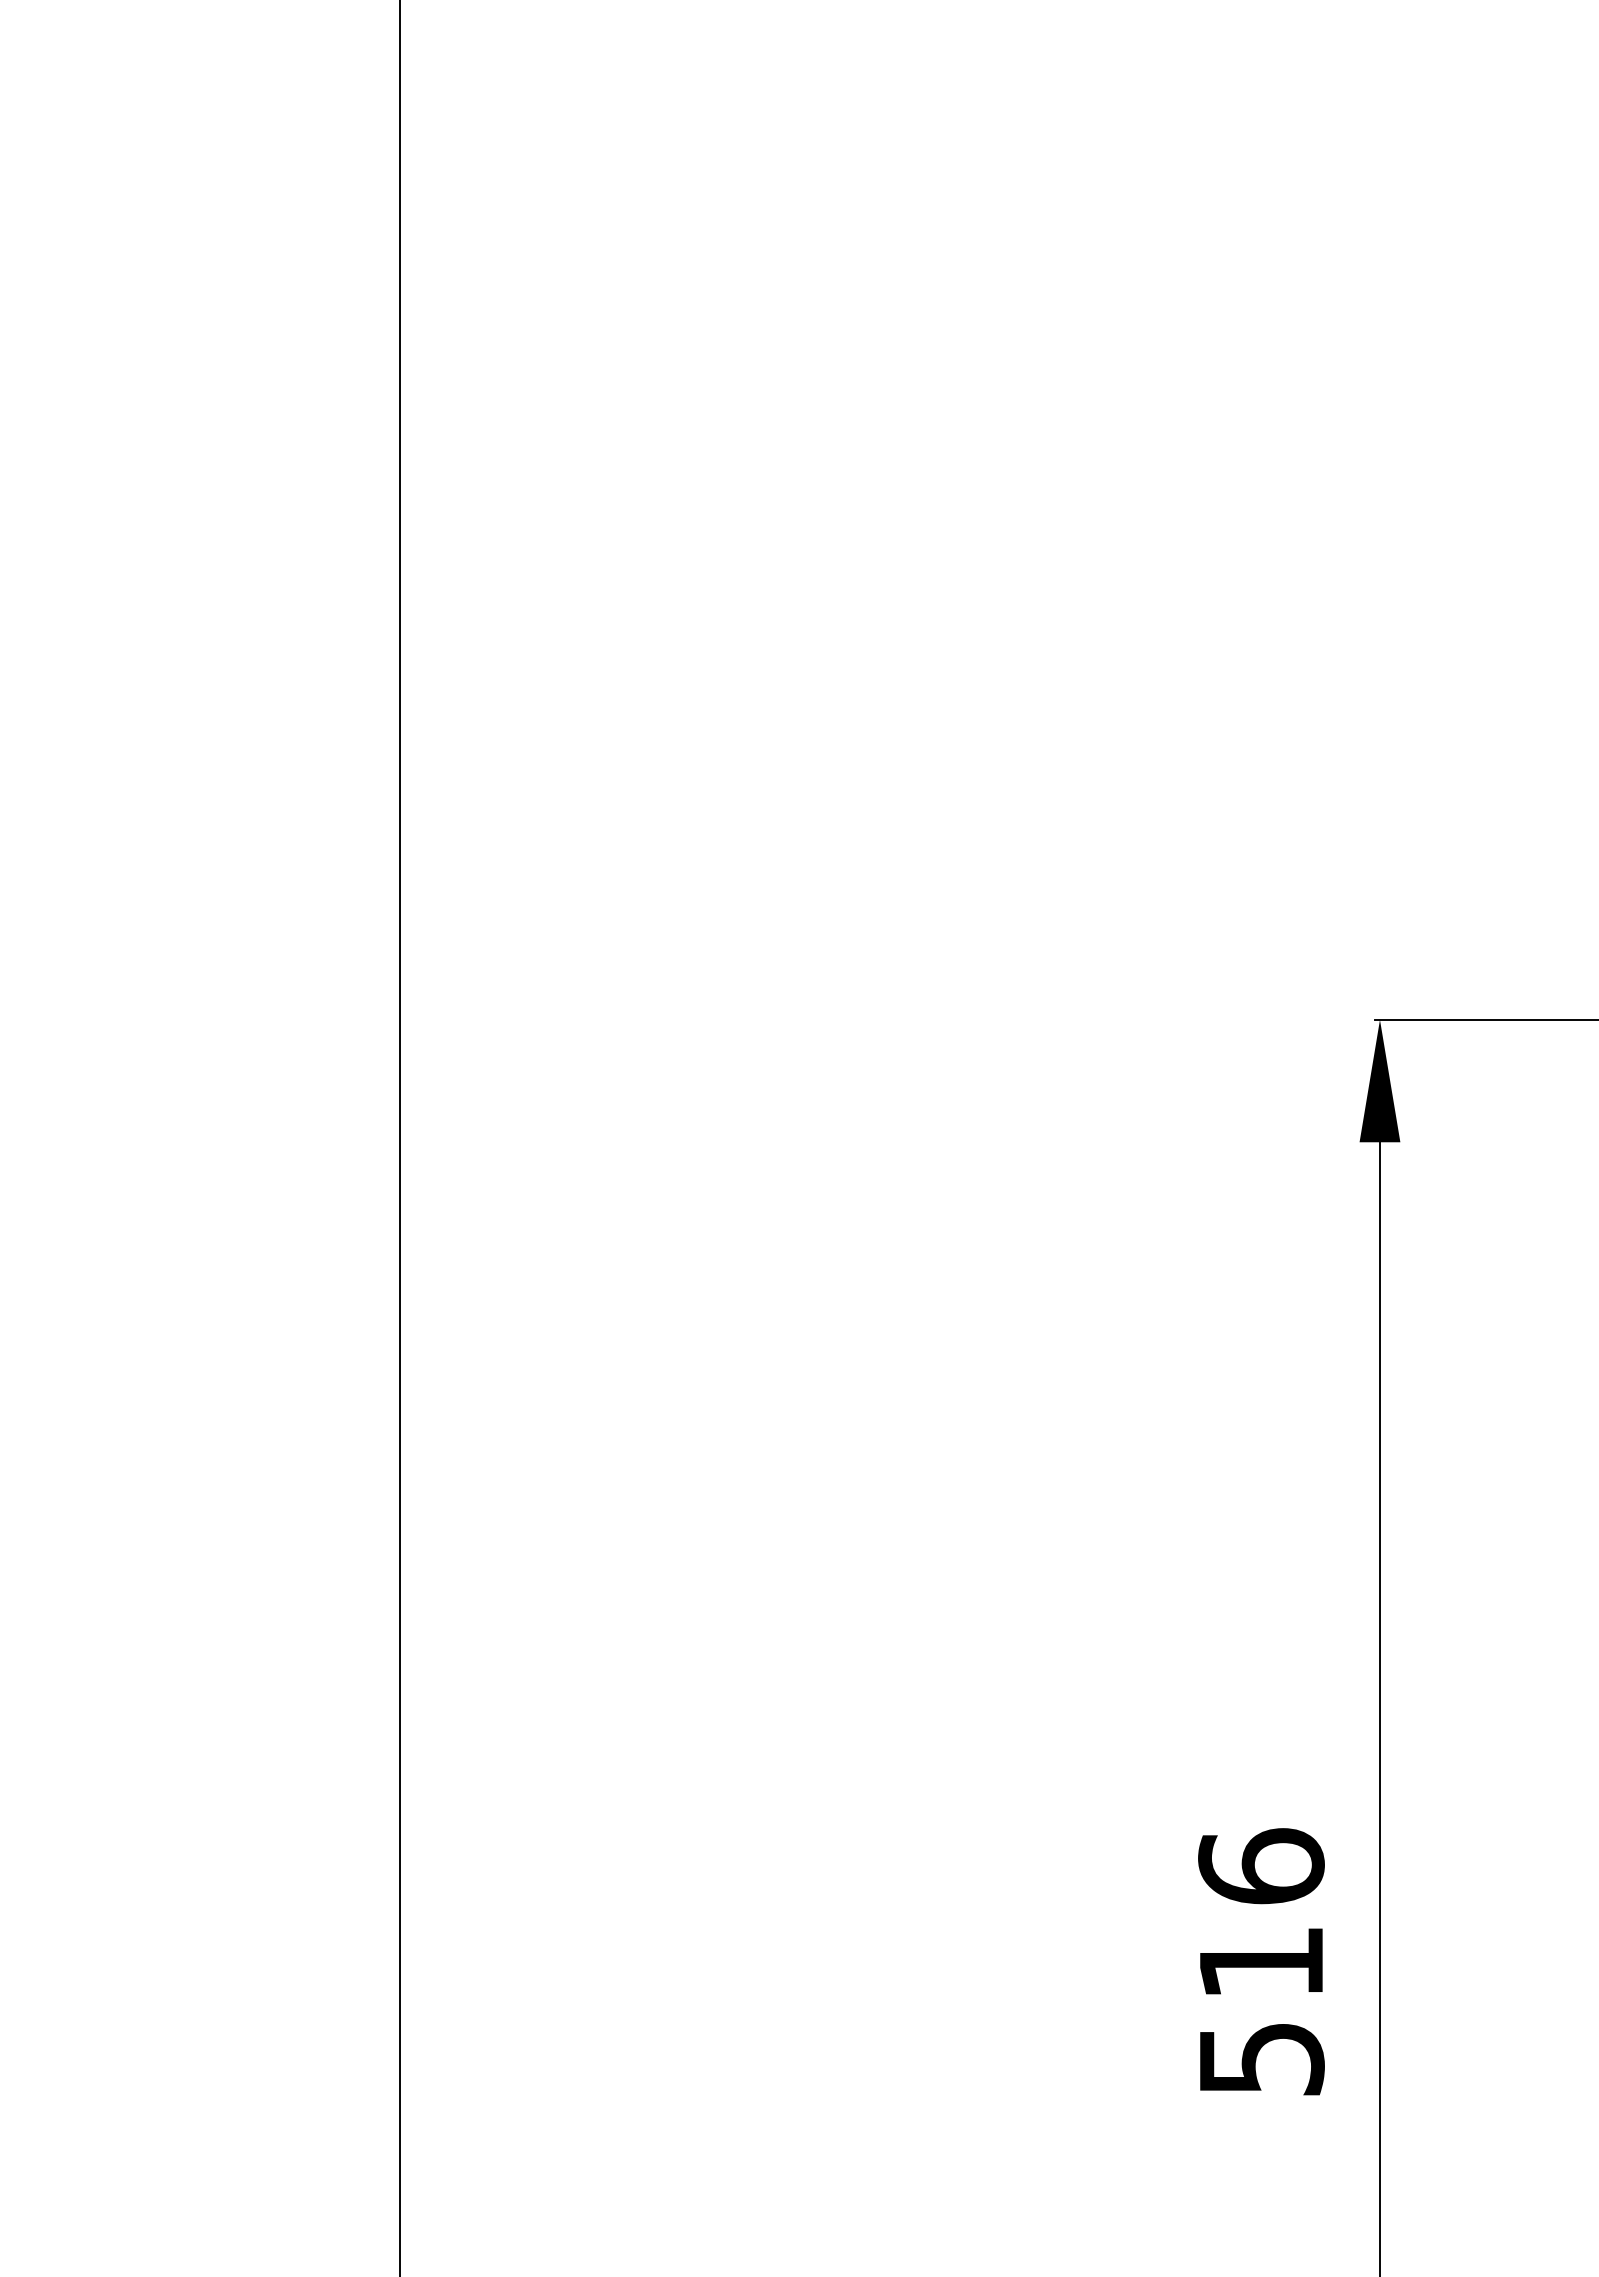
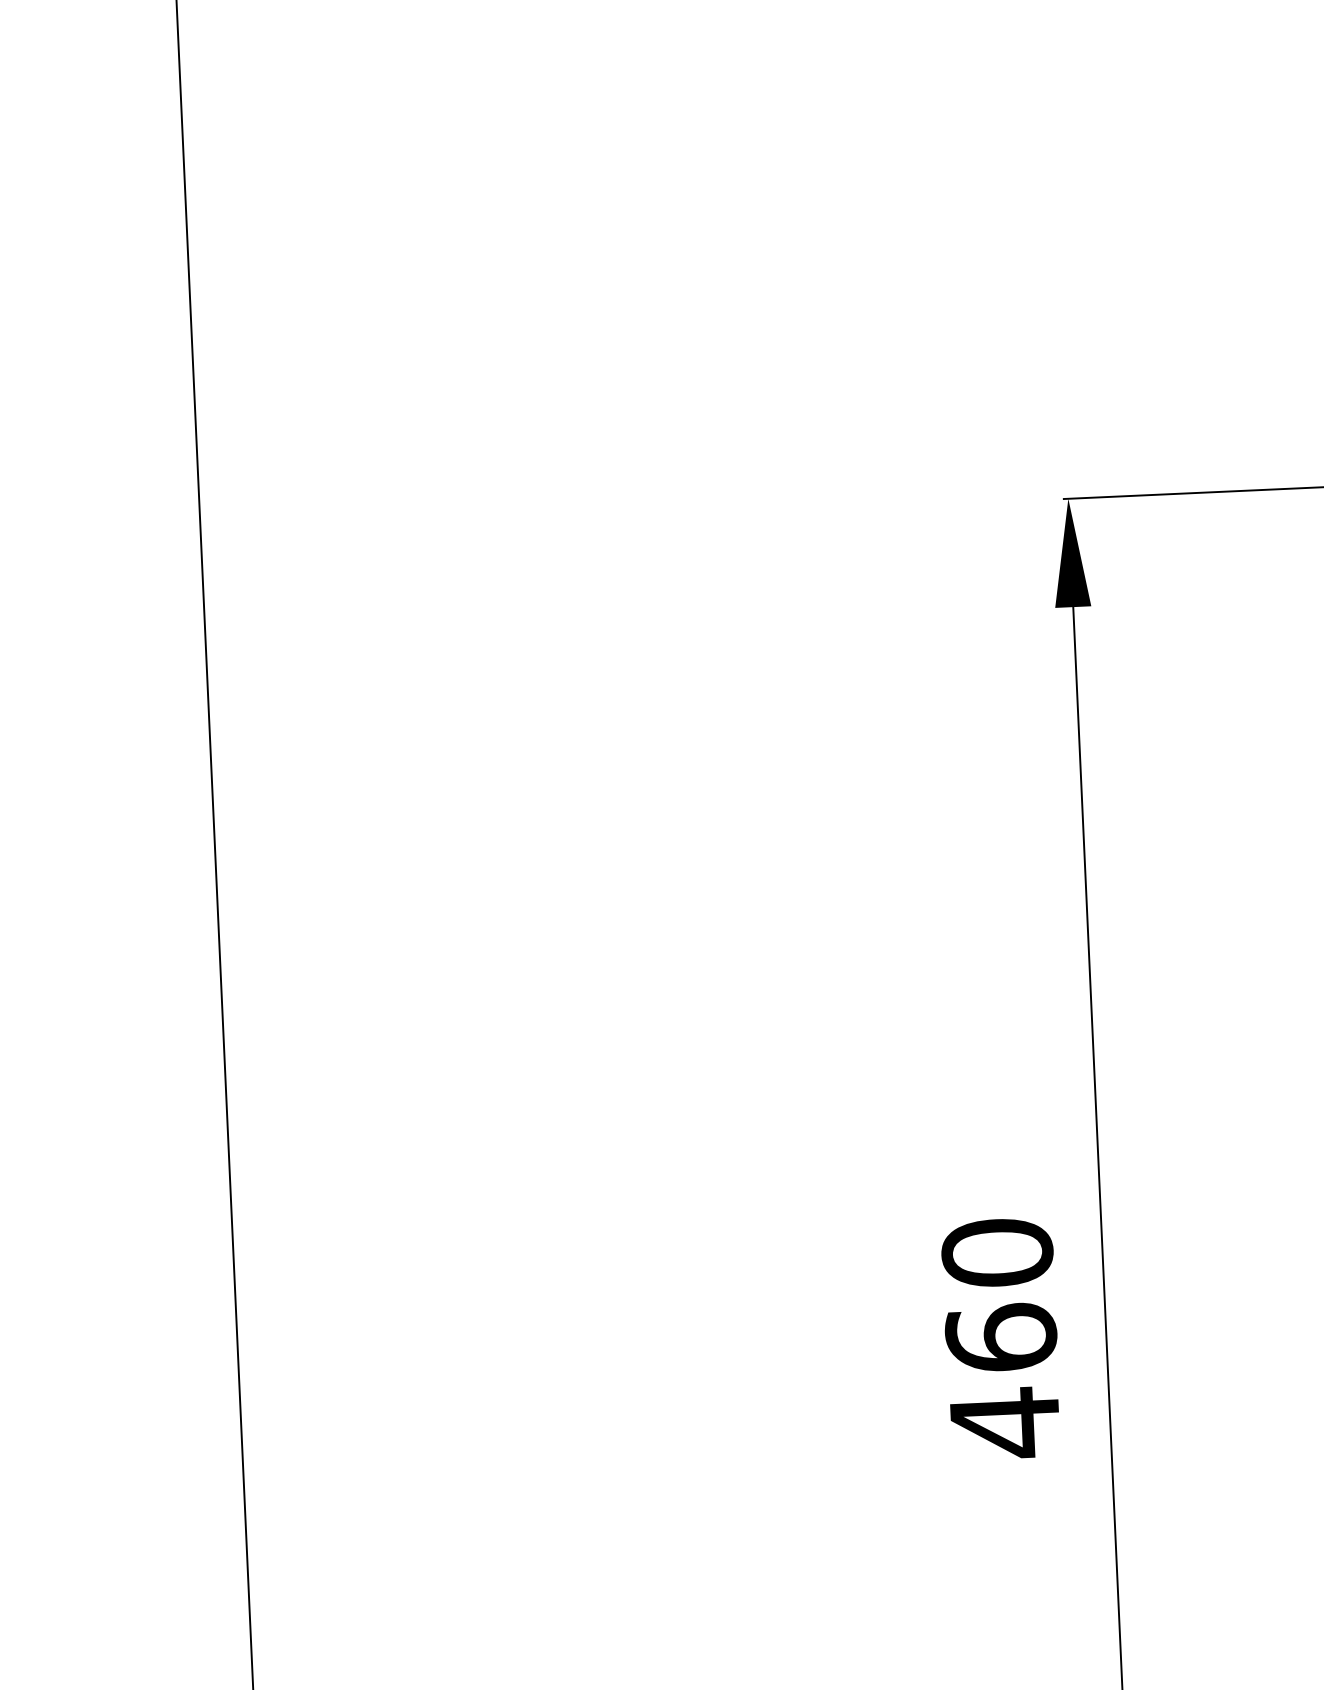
text: (1261, 1963) -> (1001, 1338), 516 -> 460

